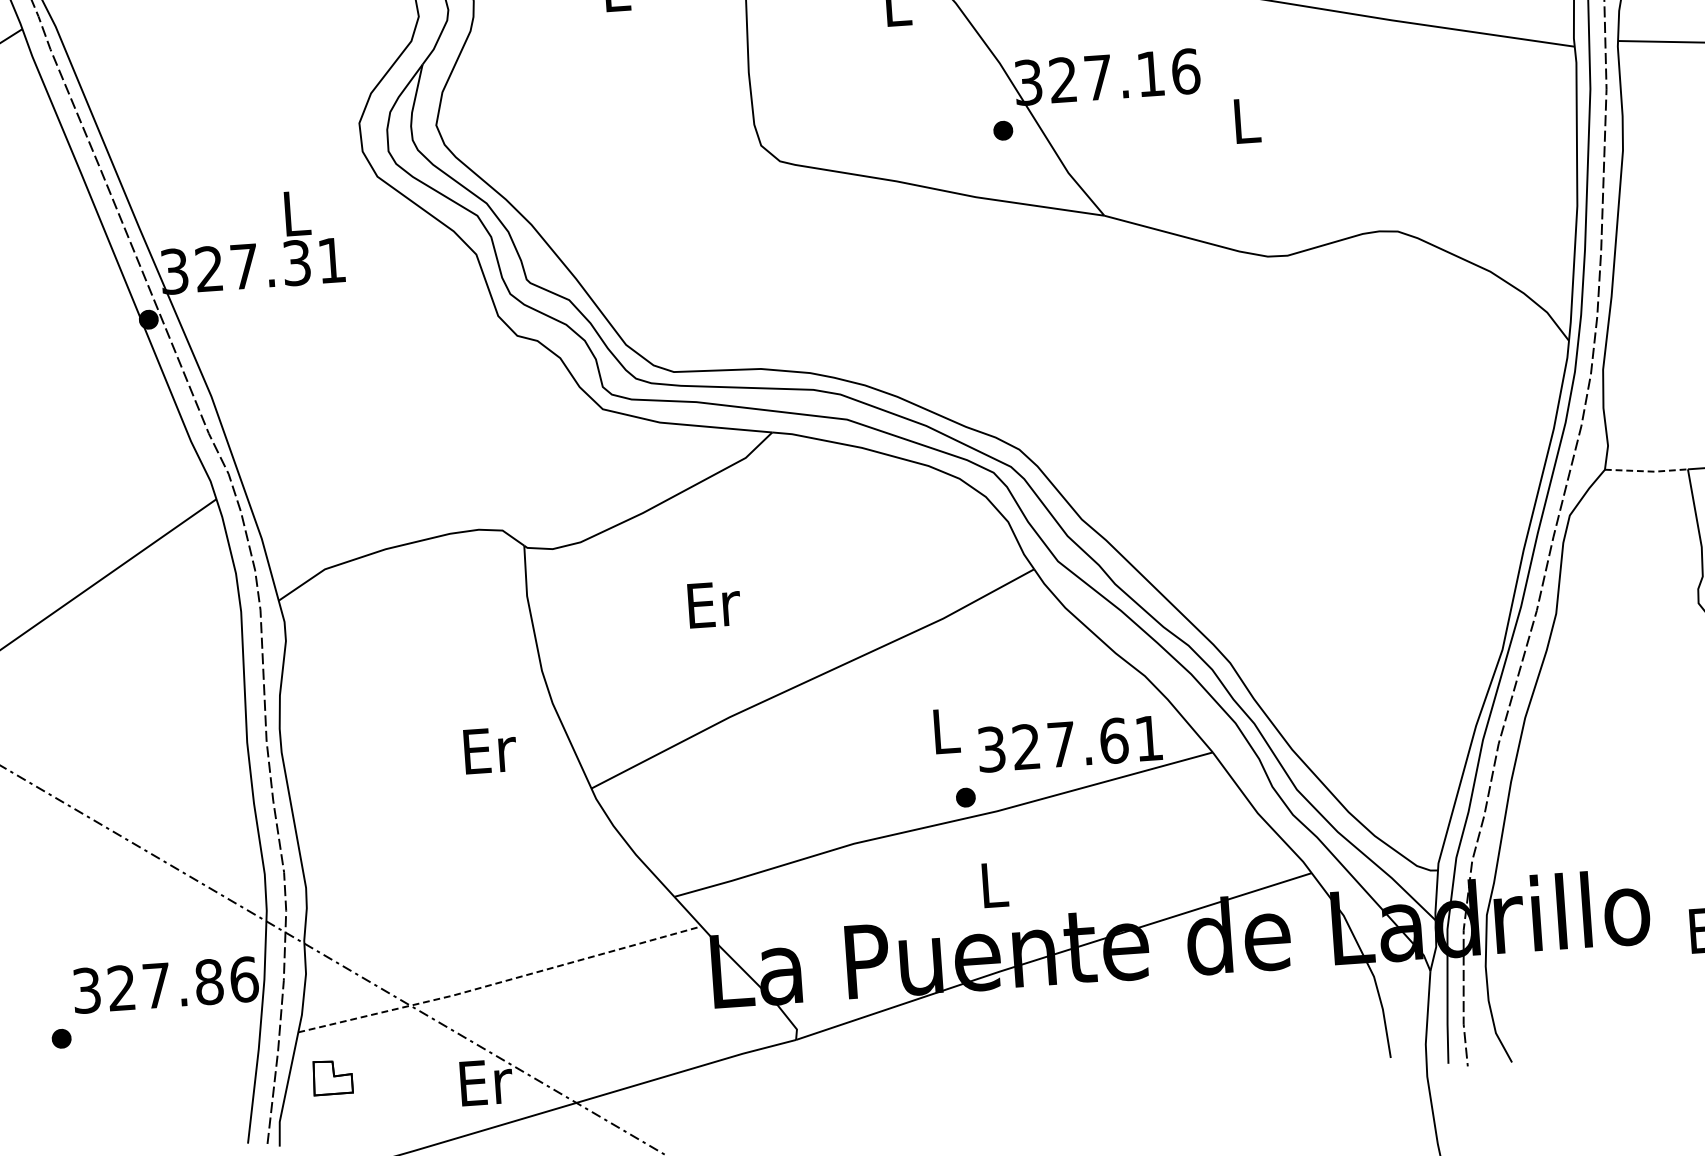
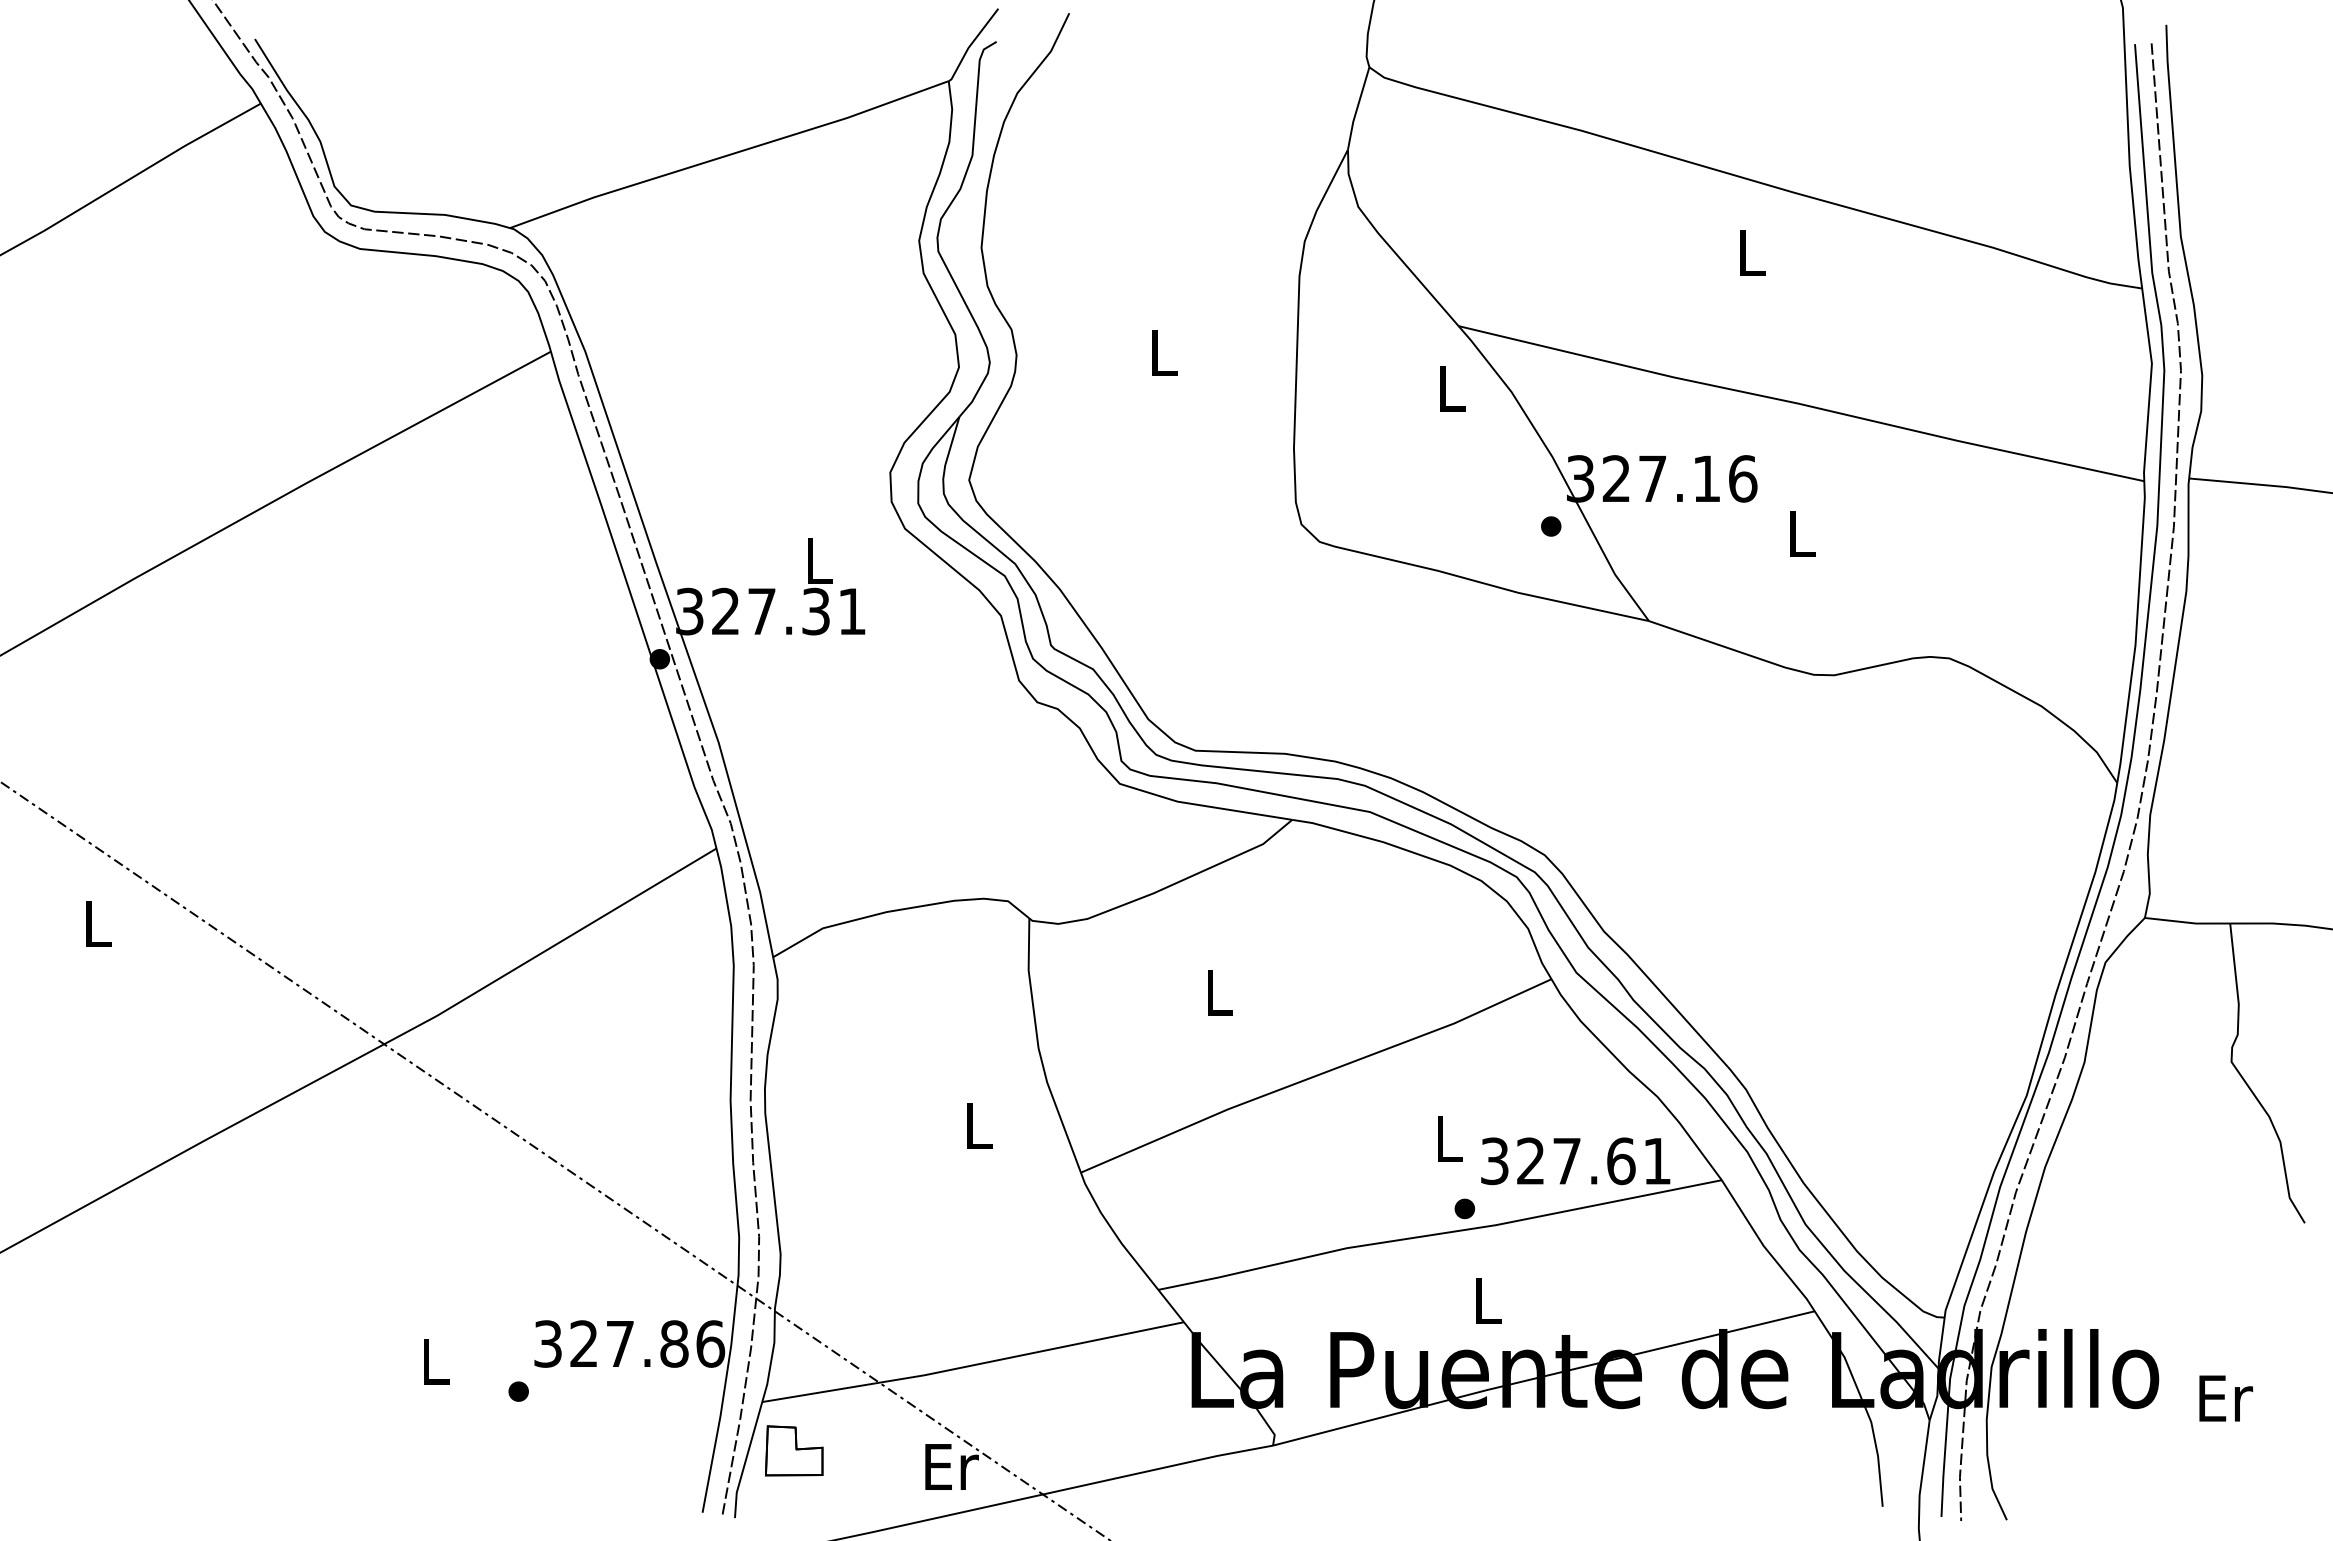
line: (1647, 471) -> (2188, 922), dashed -> solid
text: (714, 604) -> (1220, 992), Er -> L
text: (490, 750) -> (979, 1126), Er -> L
line: (500, 982) -> (973, 1365), dashed -> solid
part: (332, 1077) -> (794, 1450), size x1.43

